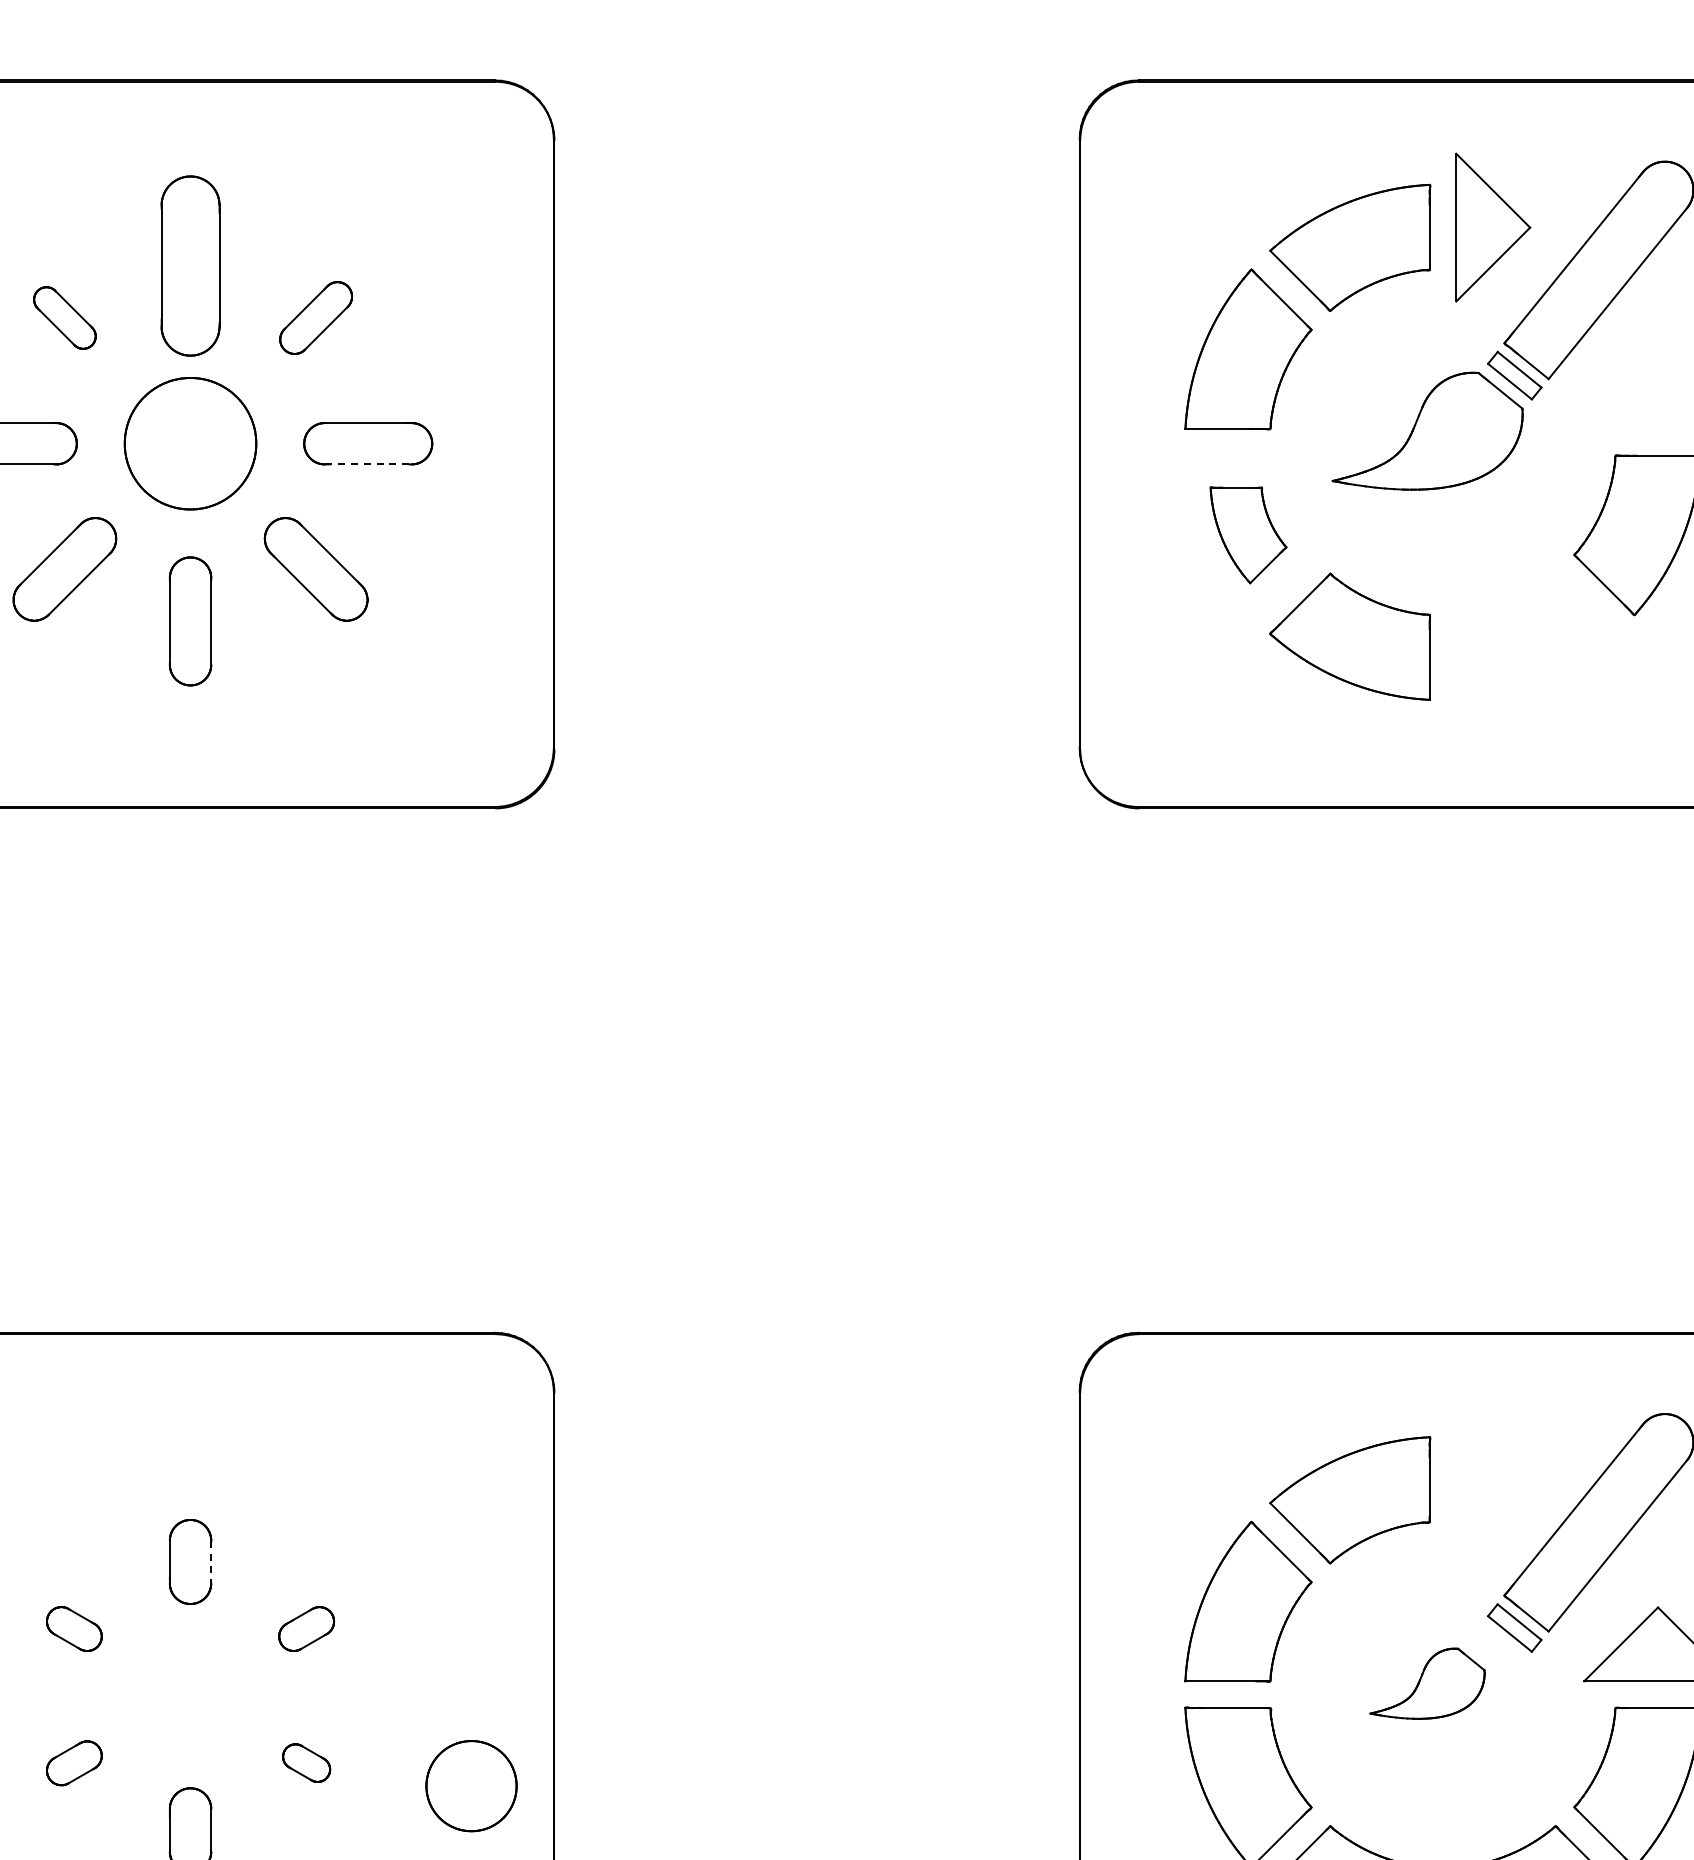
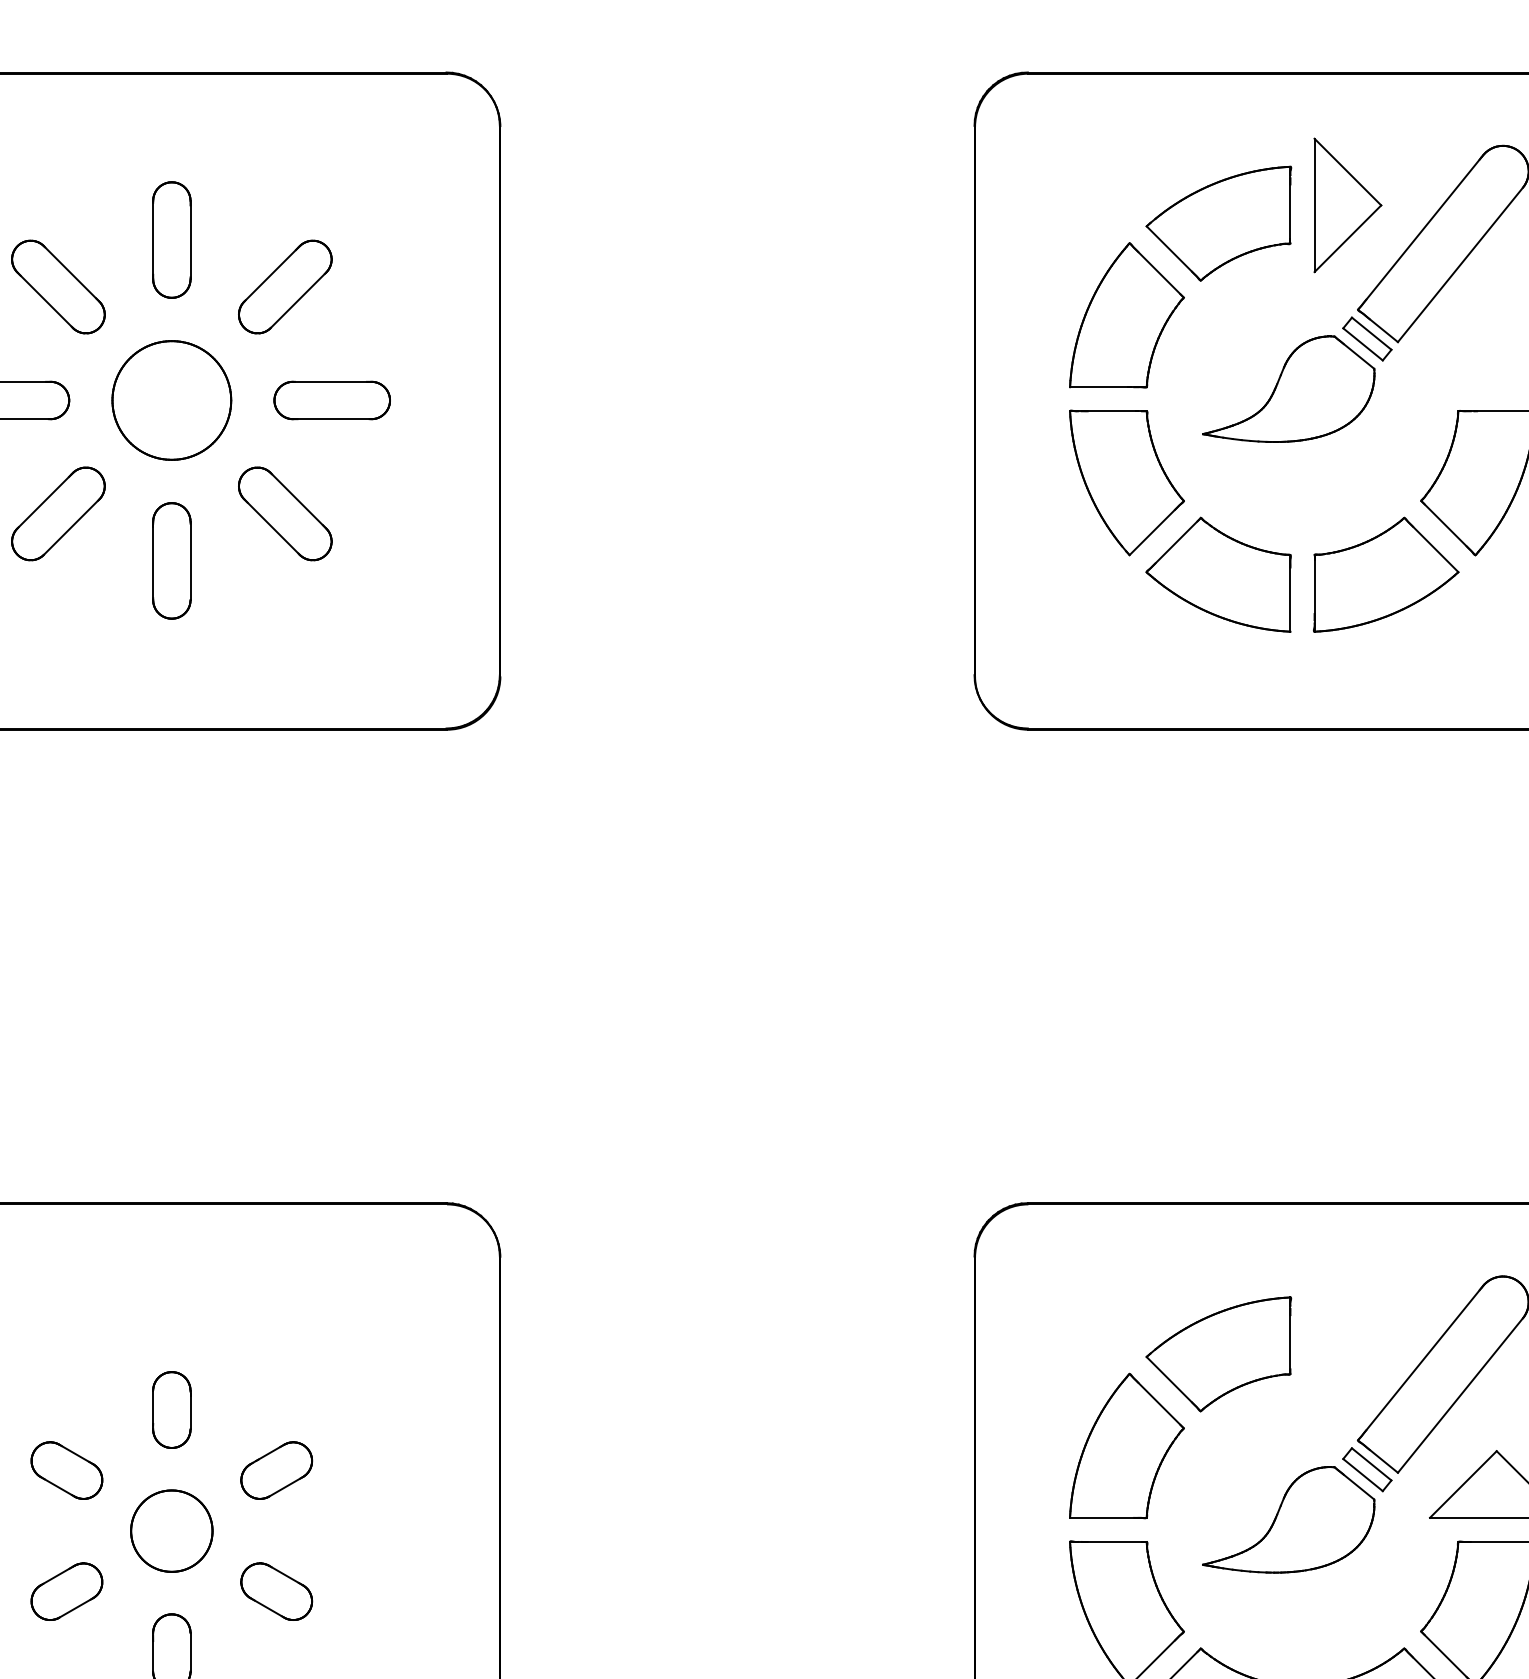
part: (190, 265) -> (171, 239), size x0.71
part: (64, 317) -> (58, 286), size x1.67
part: (315, 317) -> (284, 286), size x1.43
line: (368, 464) -> (332, 419), dashed -> solid
part: (1248, 535) -> (1126, 483), size x1.67
part: (1535, 636) -> (1386, 574), added
line: (211, 1562) -> (190, 1410), dashed -> solid
part: (74, 1628) -> (67, 1470), size x1.43
part: (306, 1628) -> (276, 1470), size x1.43
part: (1427, 1683) -> (1288, 1519), size x1.67
part: (306, 1762) -> (276, 1591), size x1.67
part: (74, 1763) -> (67, 1591), size x1.43
part: (471, 1786) -> (171, 1531), moved

